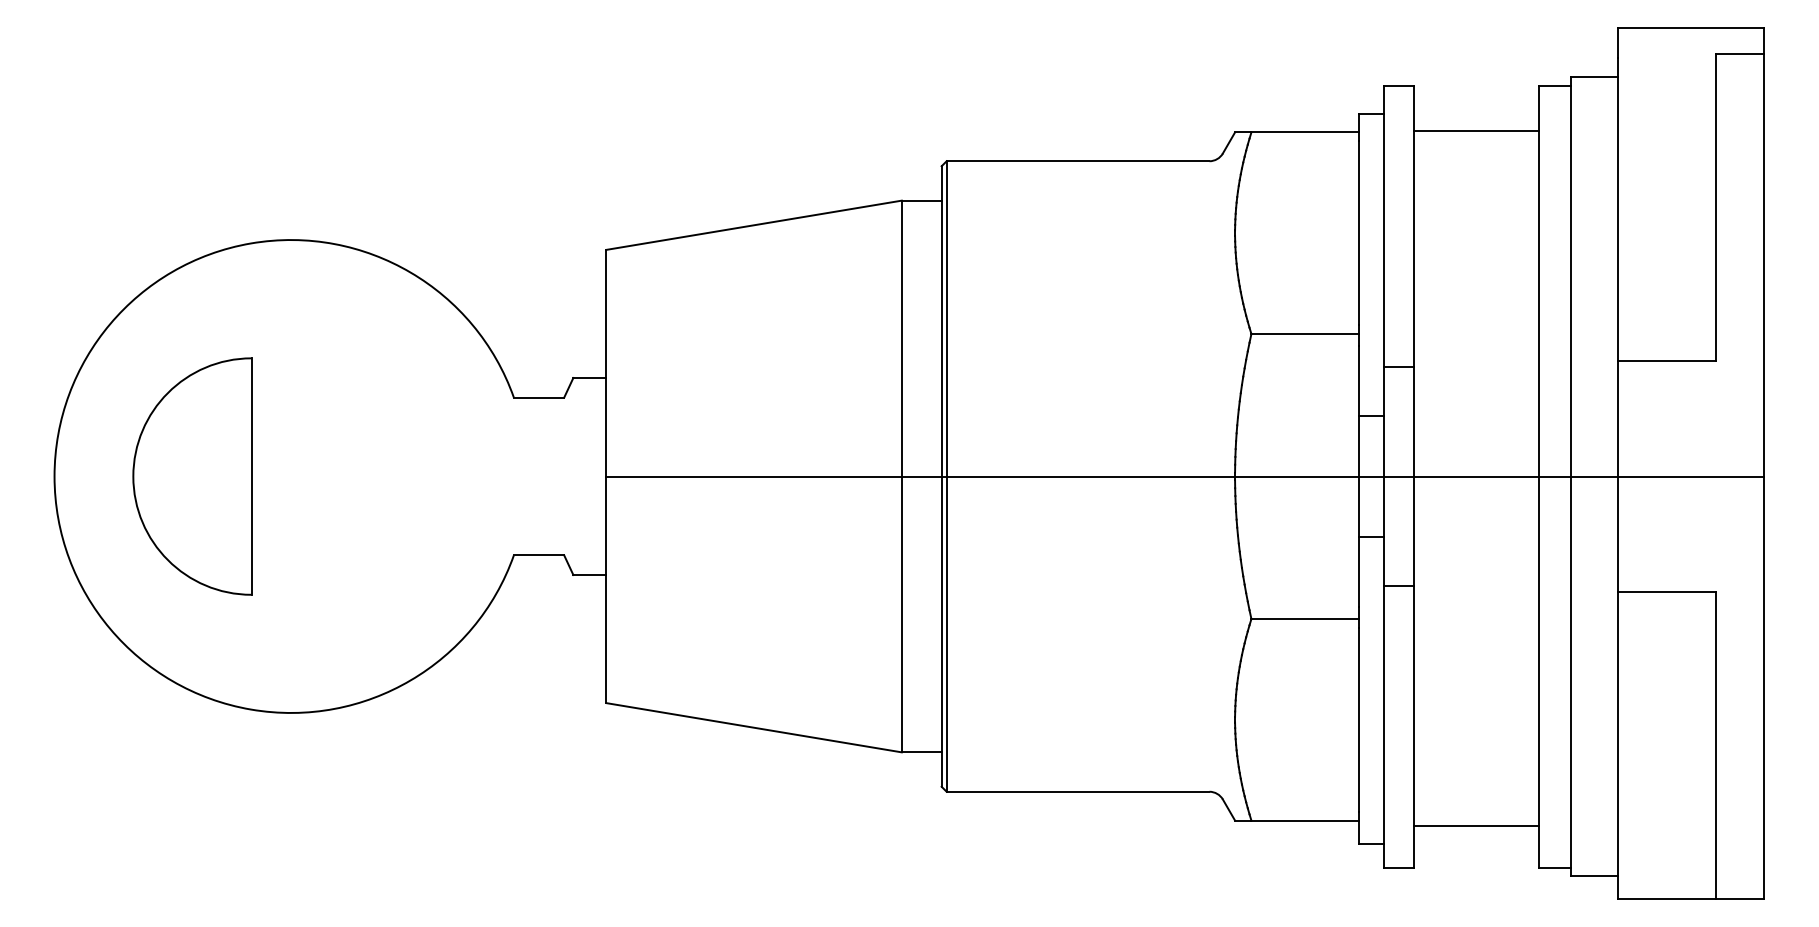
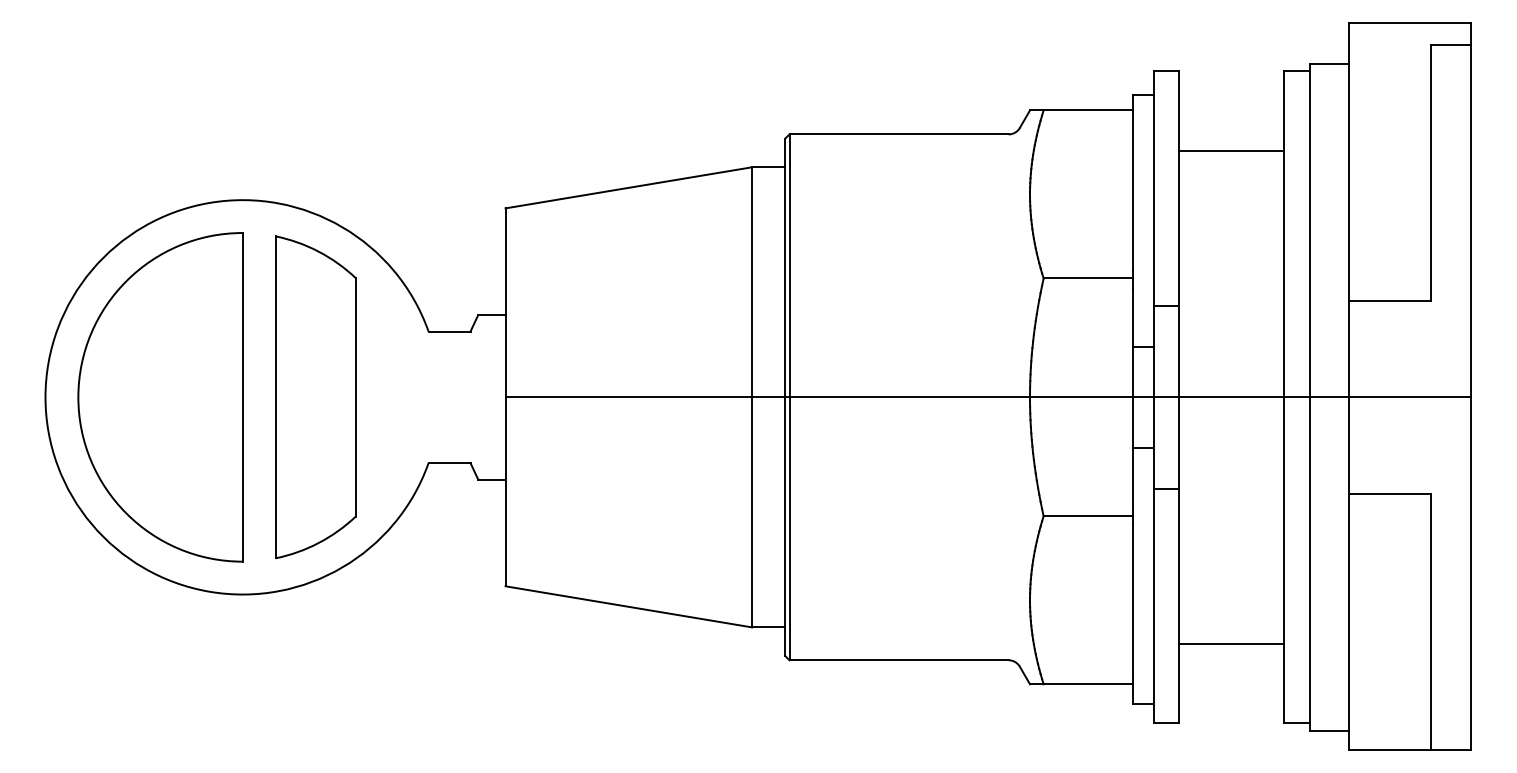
line: (1476, 131) -> (1231, 151), moved
part: (192, 476) -> (160, 397), size x1.67
part: (378, 476) -> (315, 397), added
line: (1476, 825) -> (1231, 643), moved

